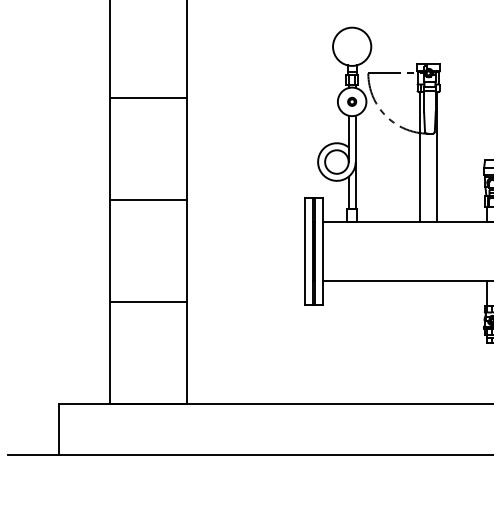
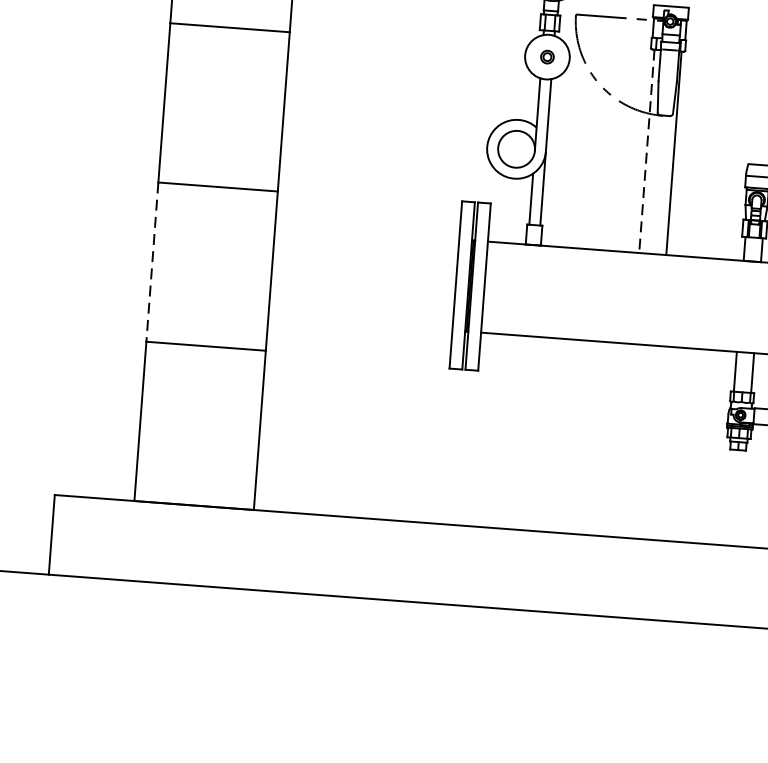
line: (419, 157) -> (646, 151), solid -> dashed
line: (110, 251) -> (152, 262), solid -> dashed

